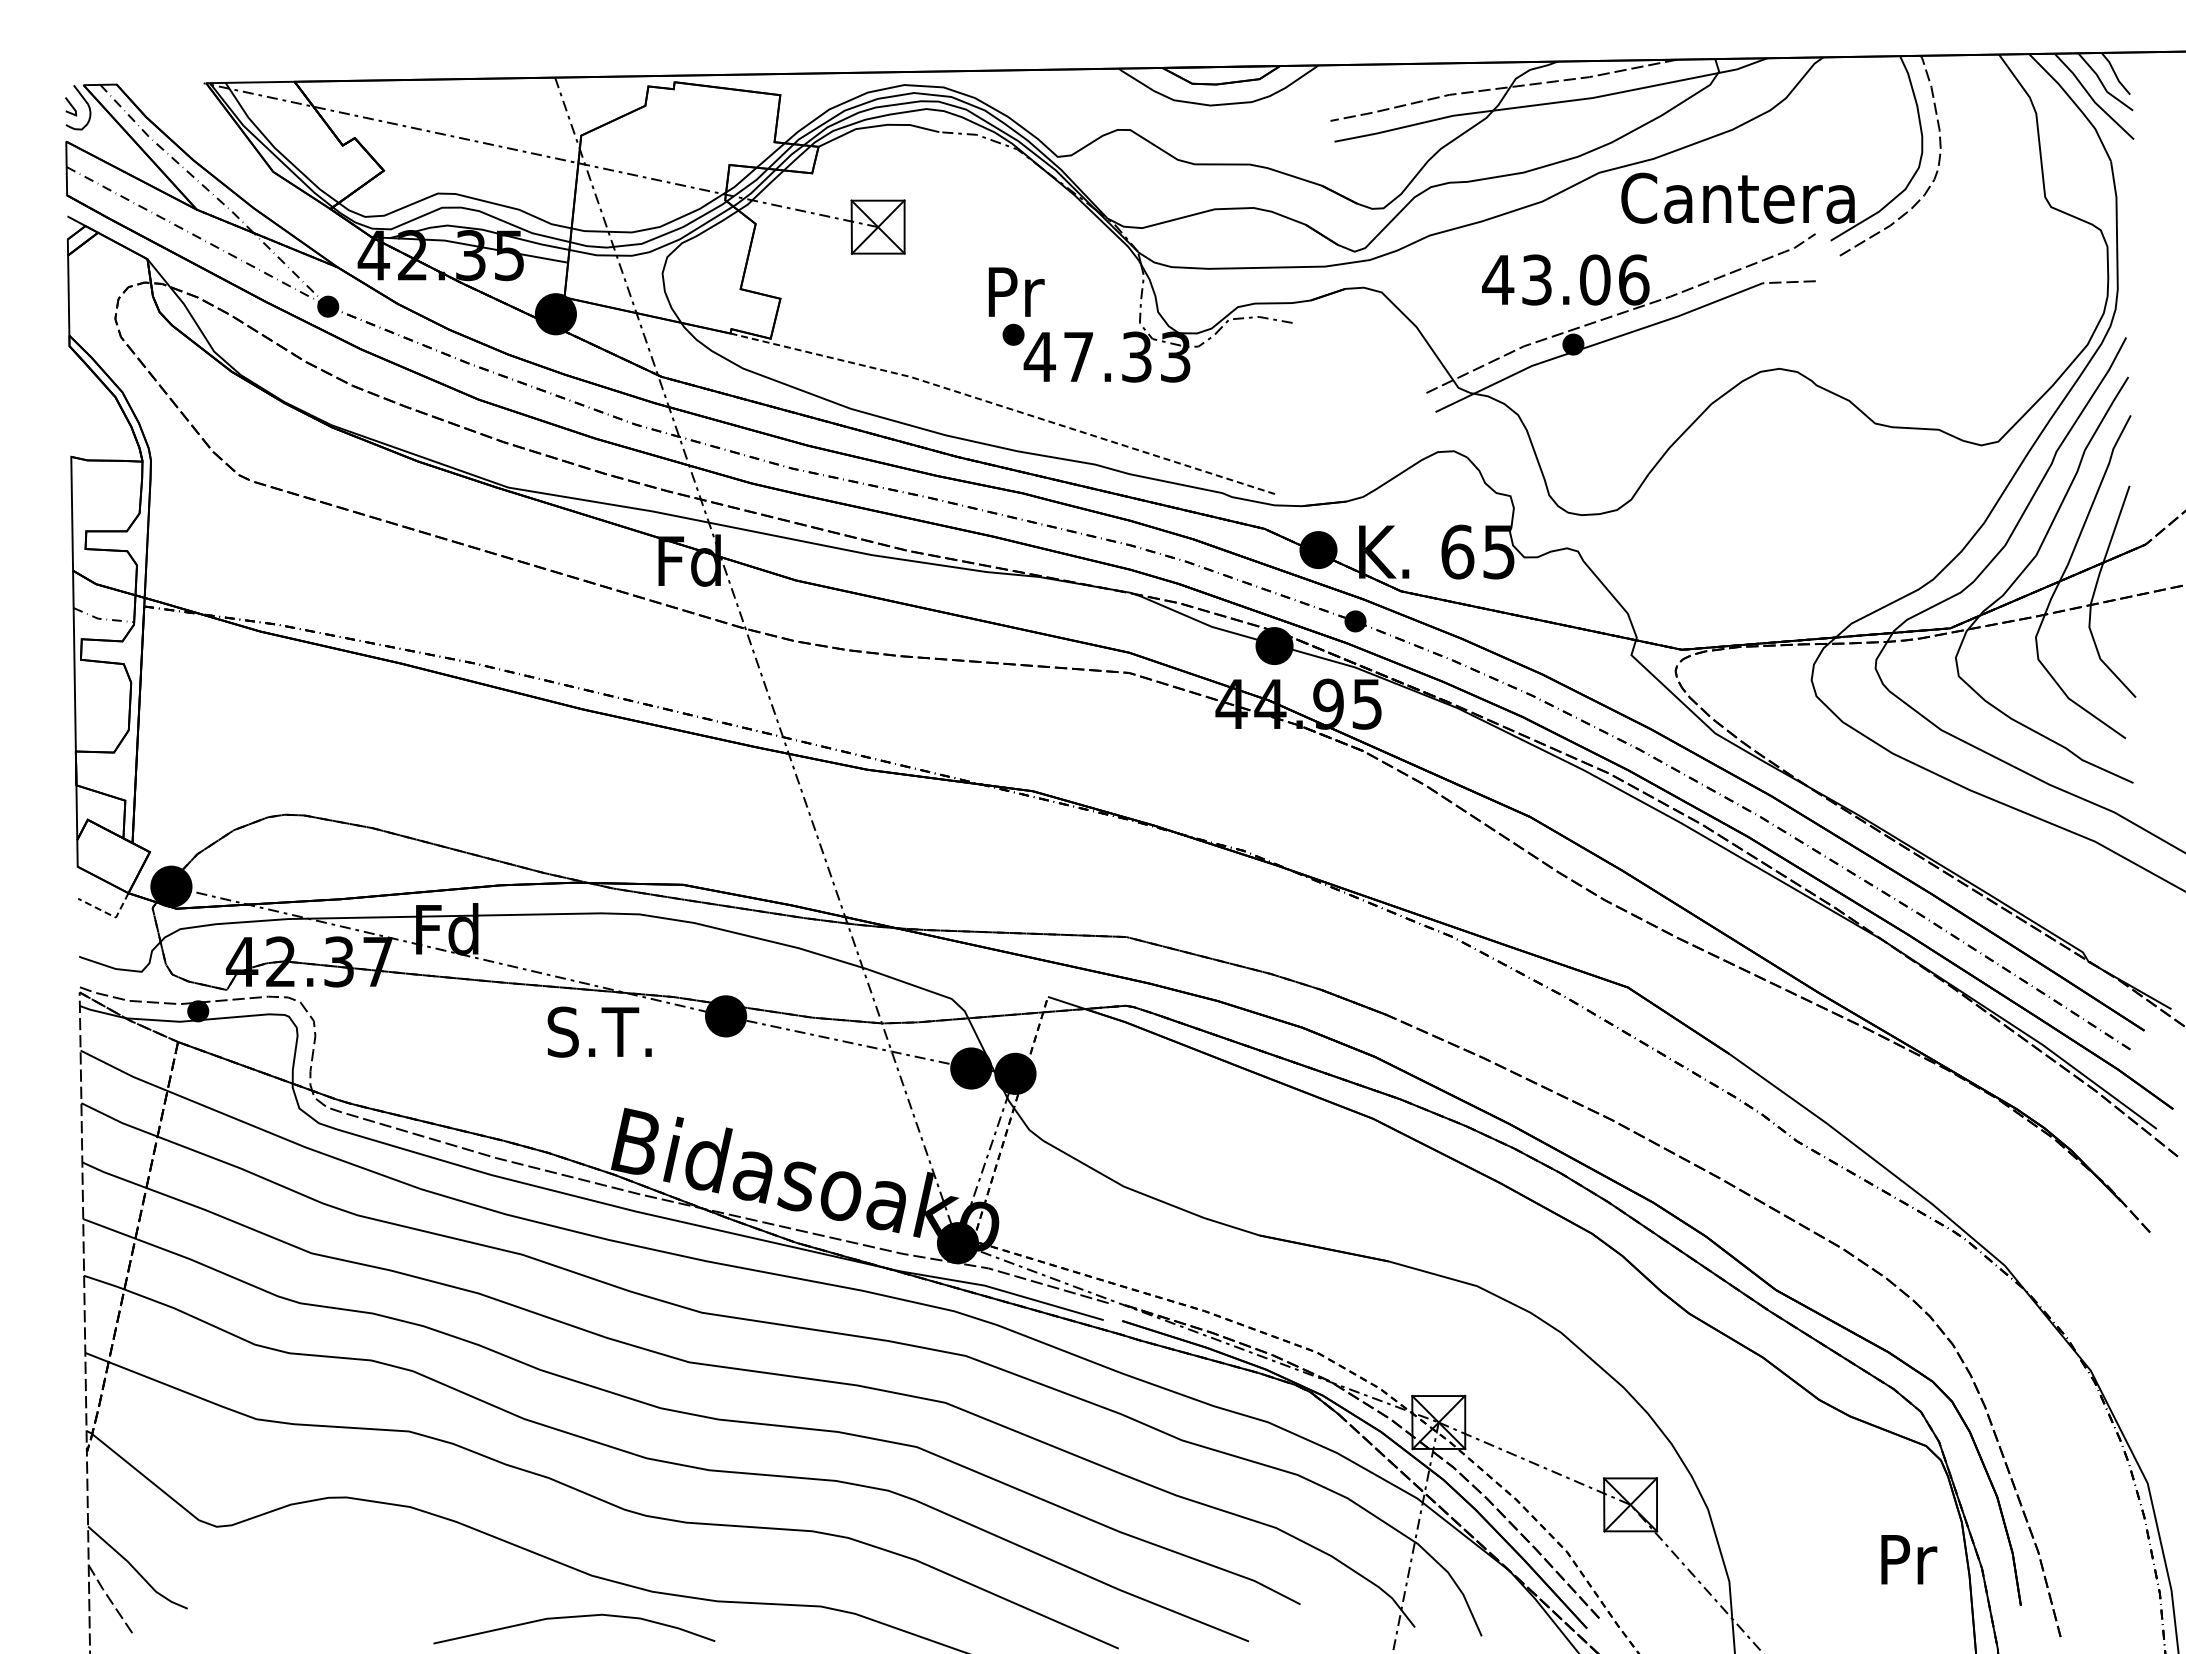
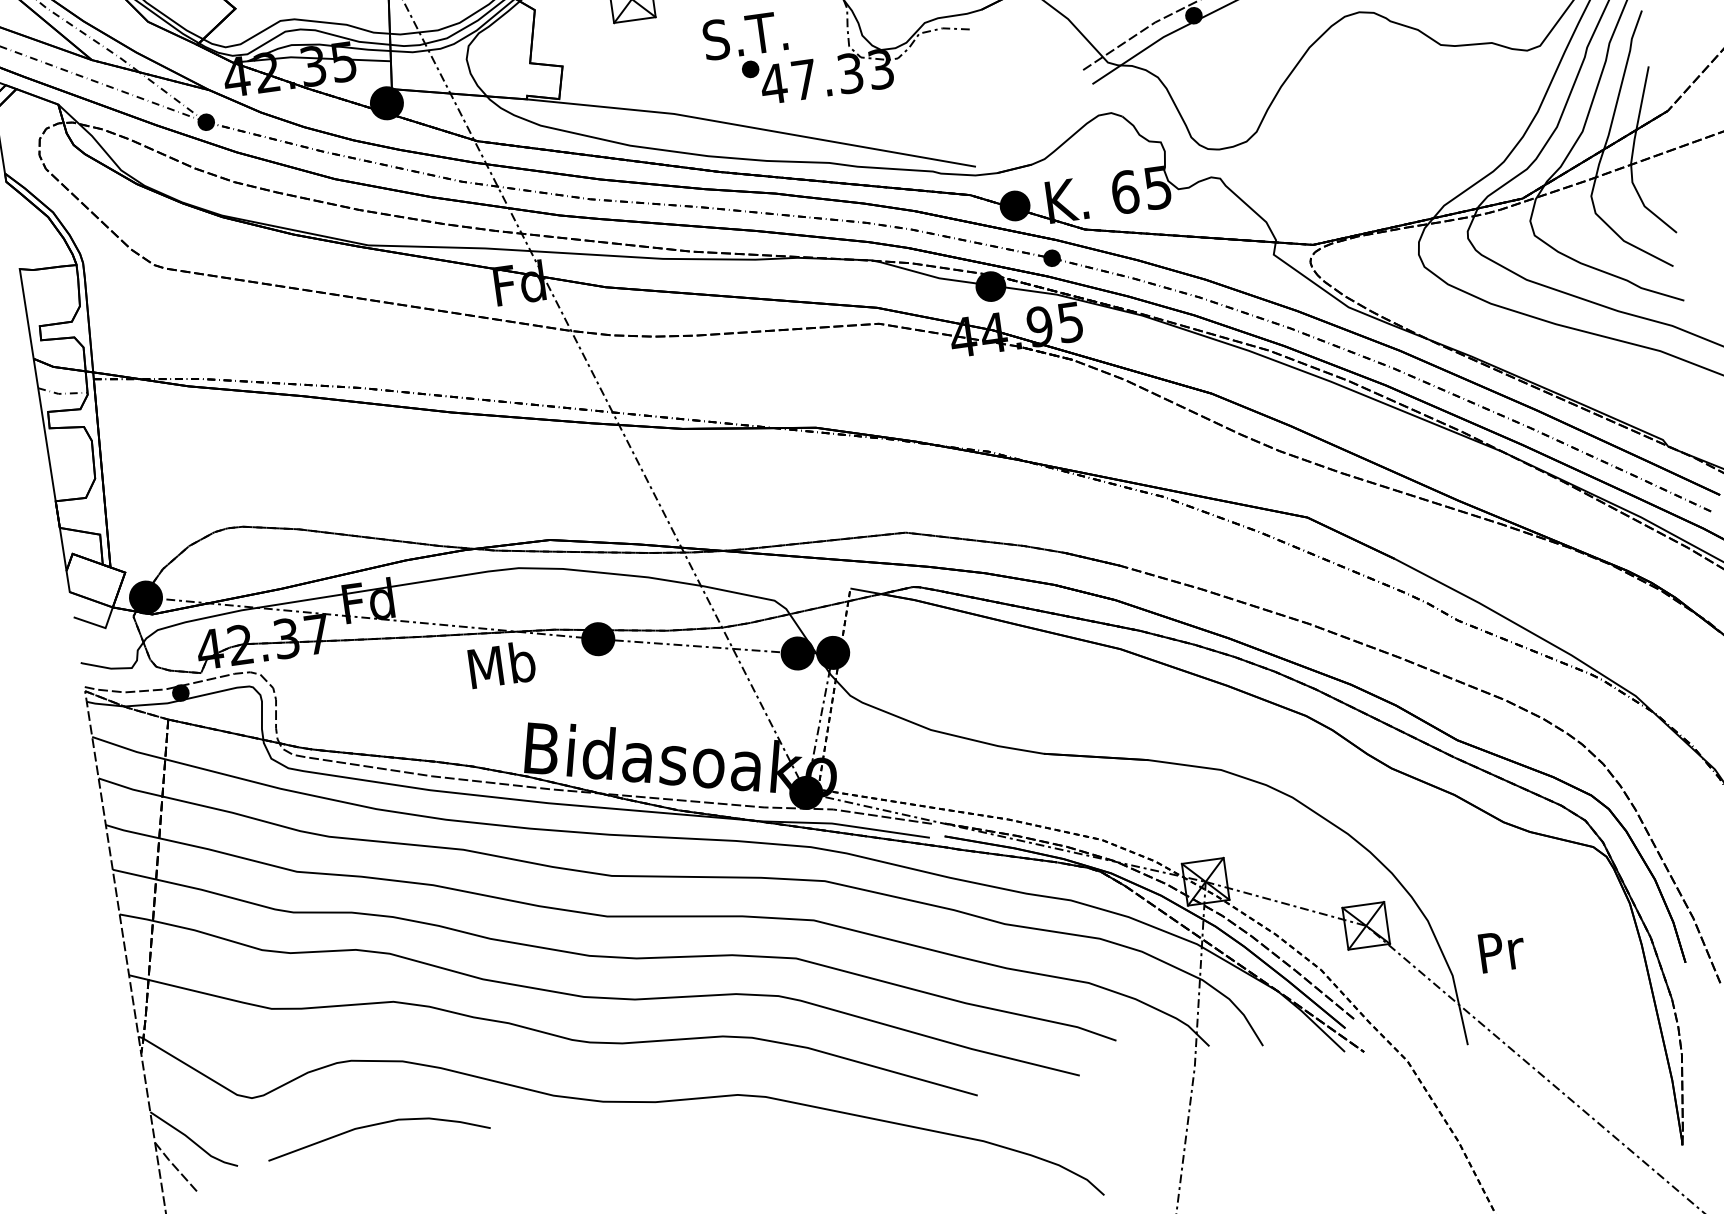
text: (1012, 291) -> (745, 35), Pr -> S.T.
line: (1004, 407) -> (751, 127), dashed -> solid
line: (109, 914) -> (100, 626), dashed -> solid
text: (599, 1031) -> (499, 665), S.T. -> Mb
text: (1909, 1559) -> (1502, 950), moved
curve: (574, 1617) -> (377, 1124), moved

